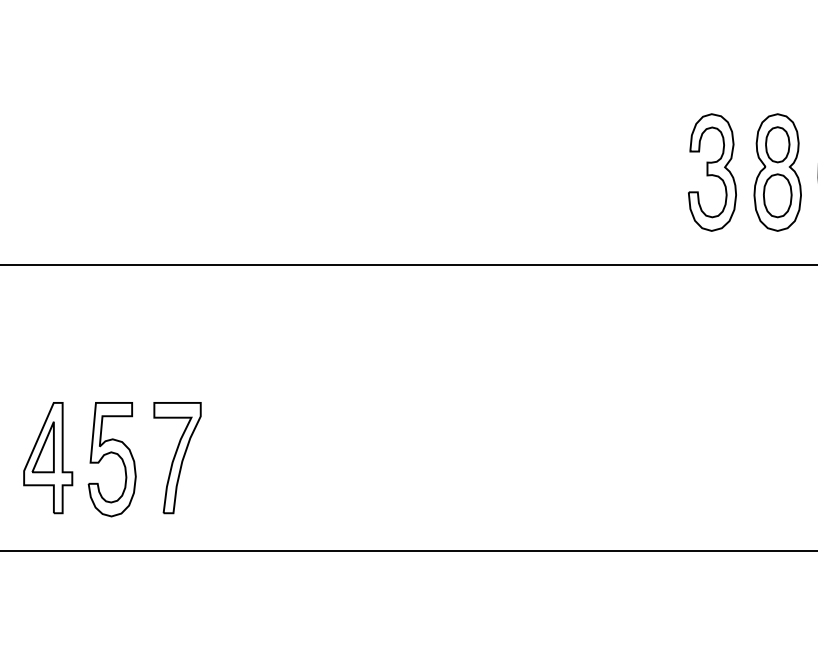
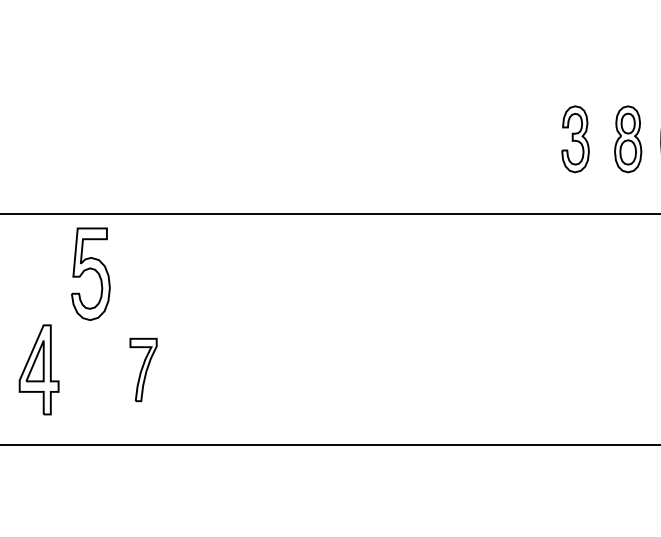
part: (712, 172) -> (575, 139), size x0.7
part: (777, 172) -> (628, 139), size x0.7
part: (177, 458) -> (143, 370), size x0.7
part: (111, 459) -> (90, 274), moved

